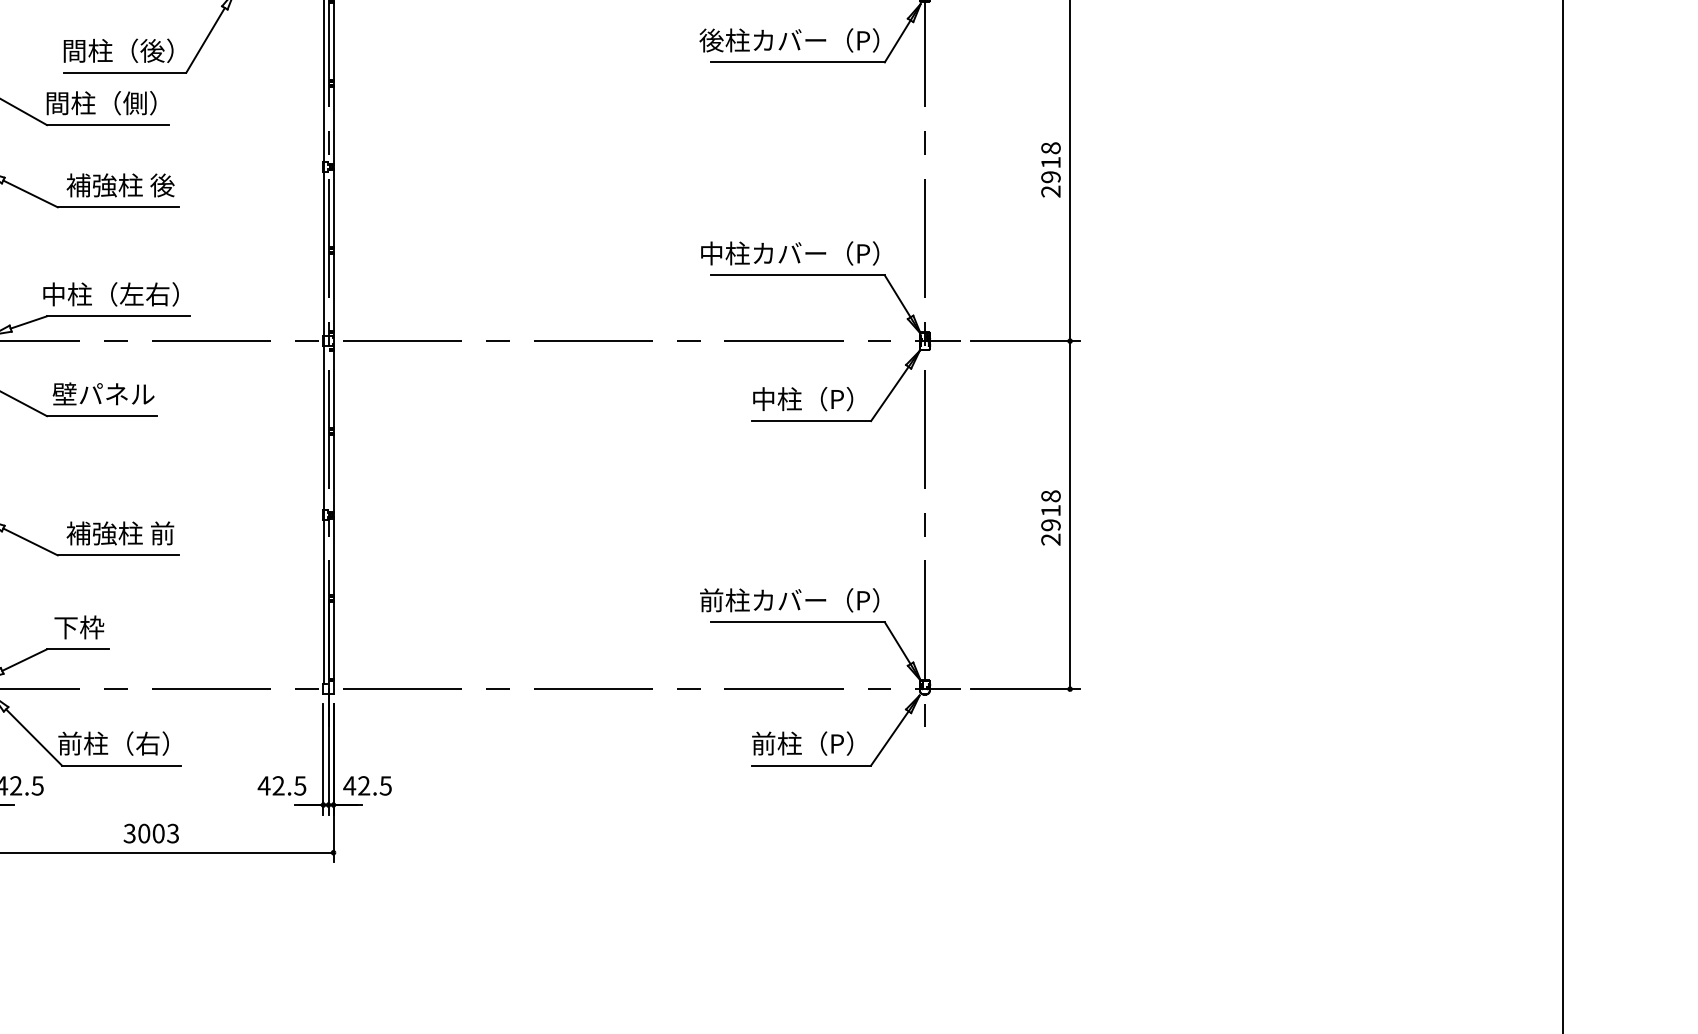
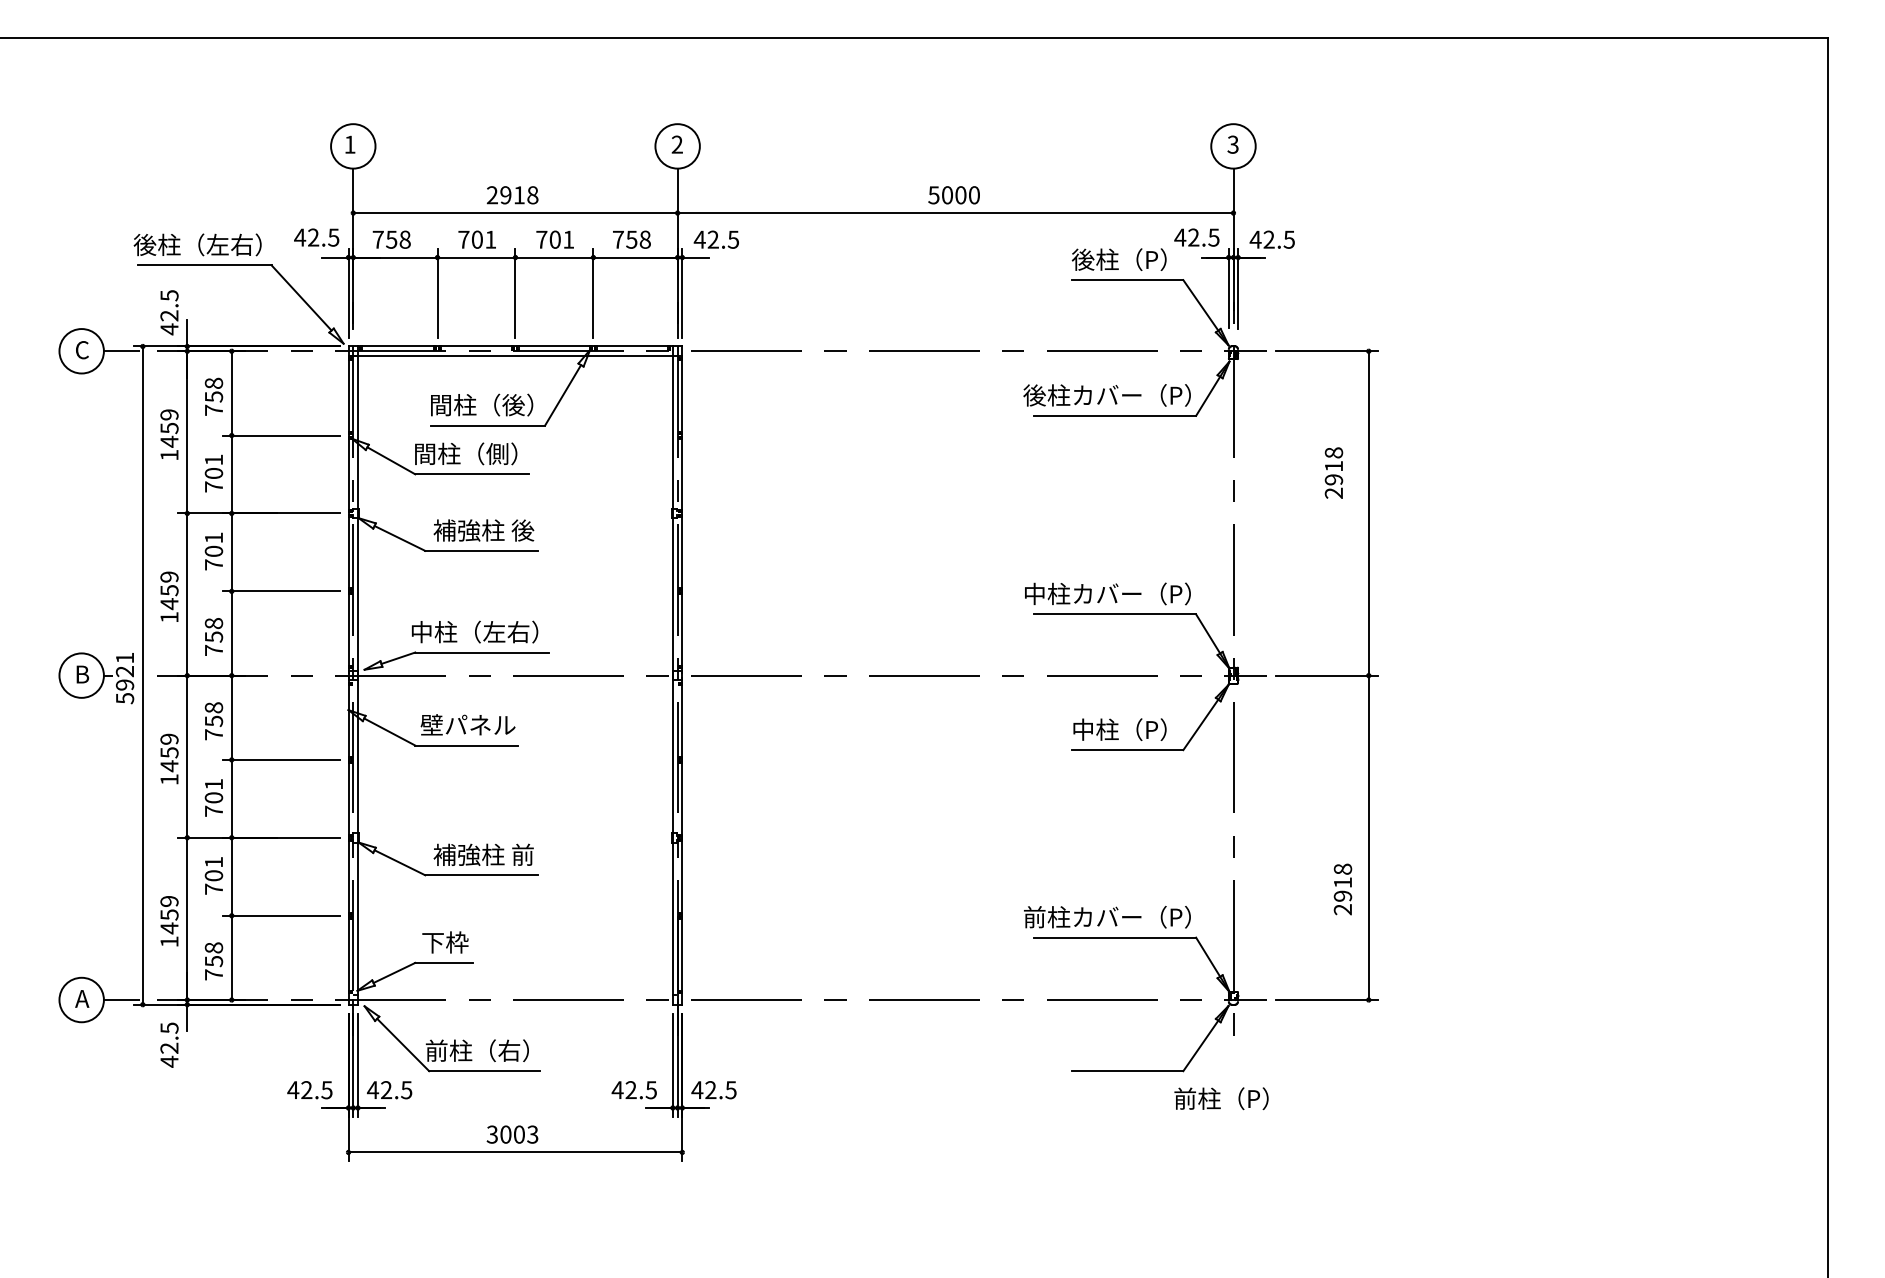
text: (1050, 169) -> (1333, 472), moved
text: (1050, 518) -> (1342, 889), moved
text: (802, 743) -> (1221, 1098), moved

